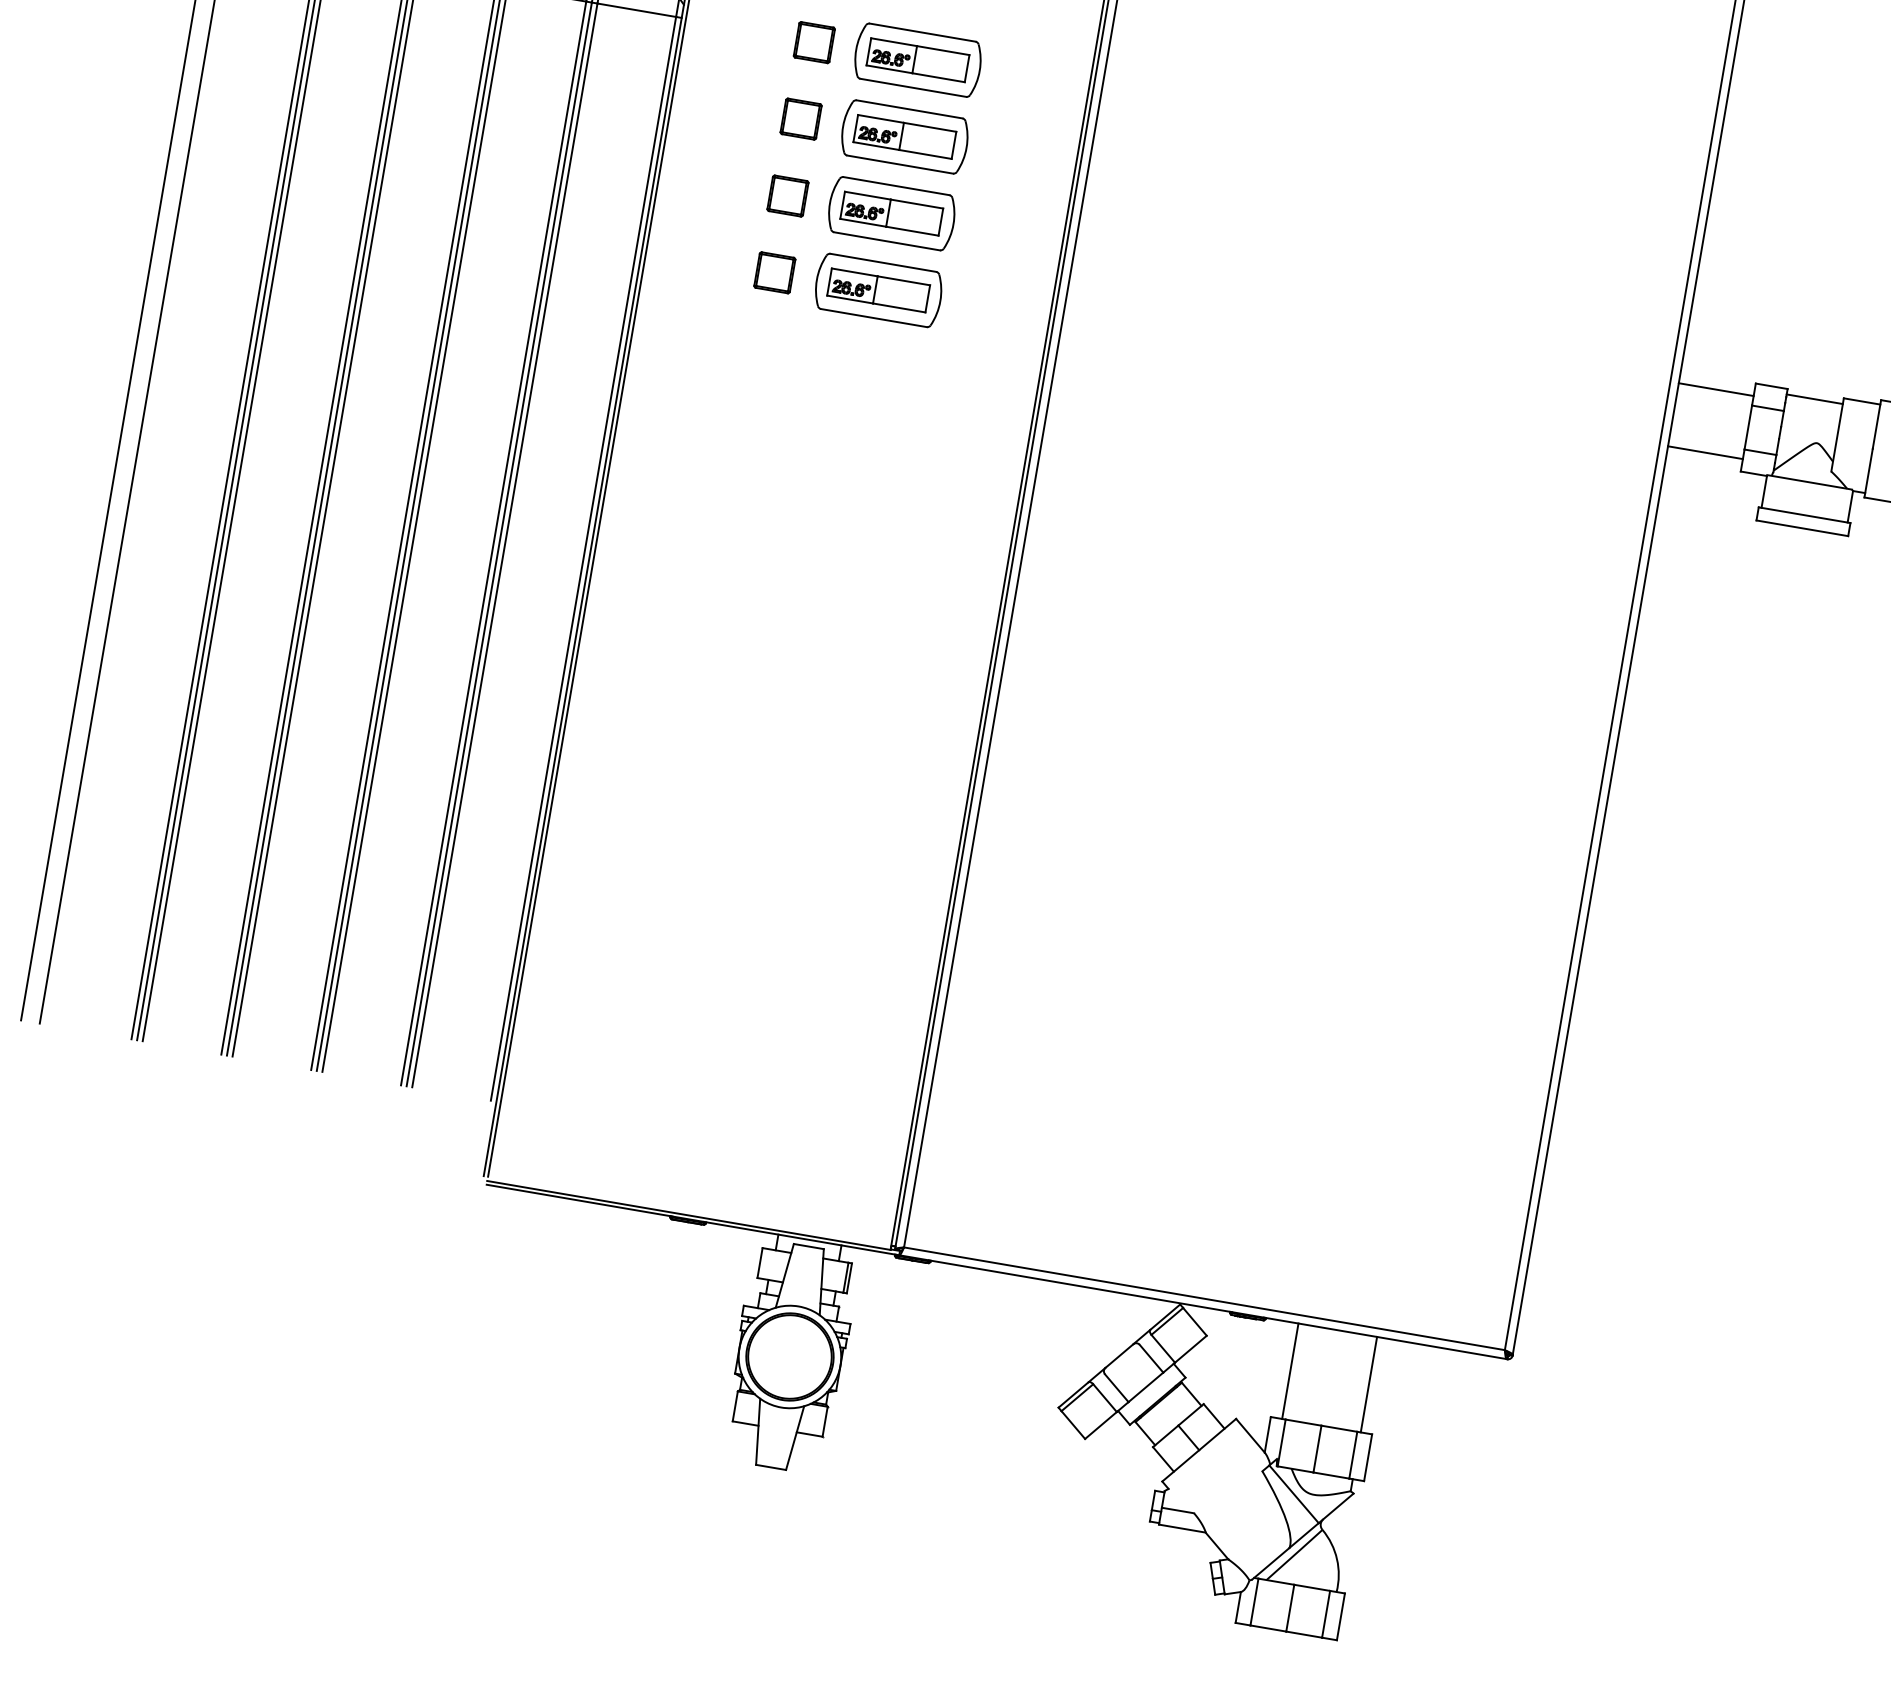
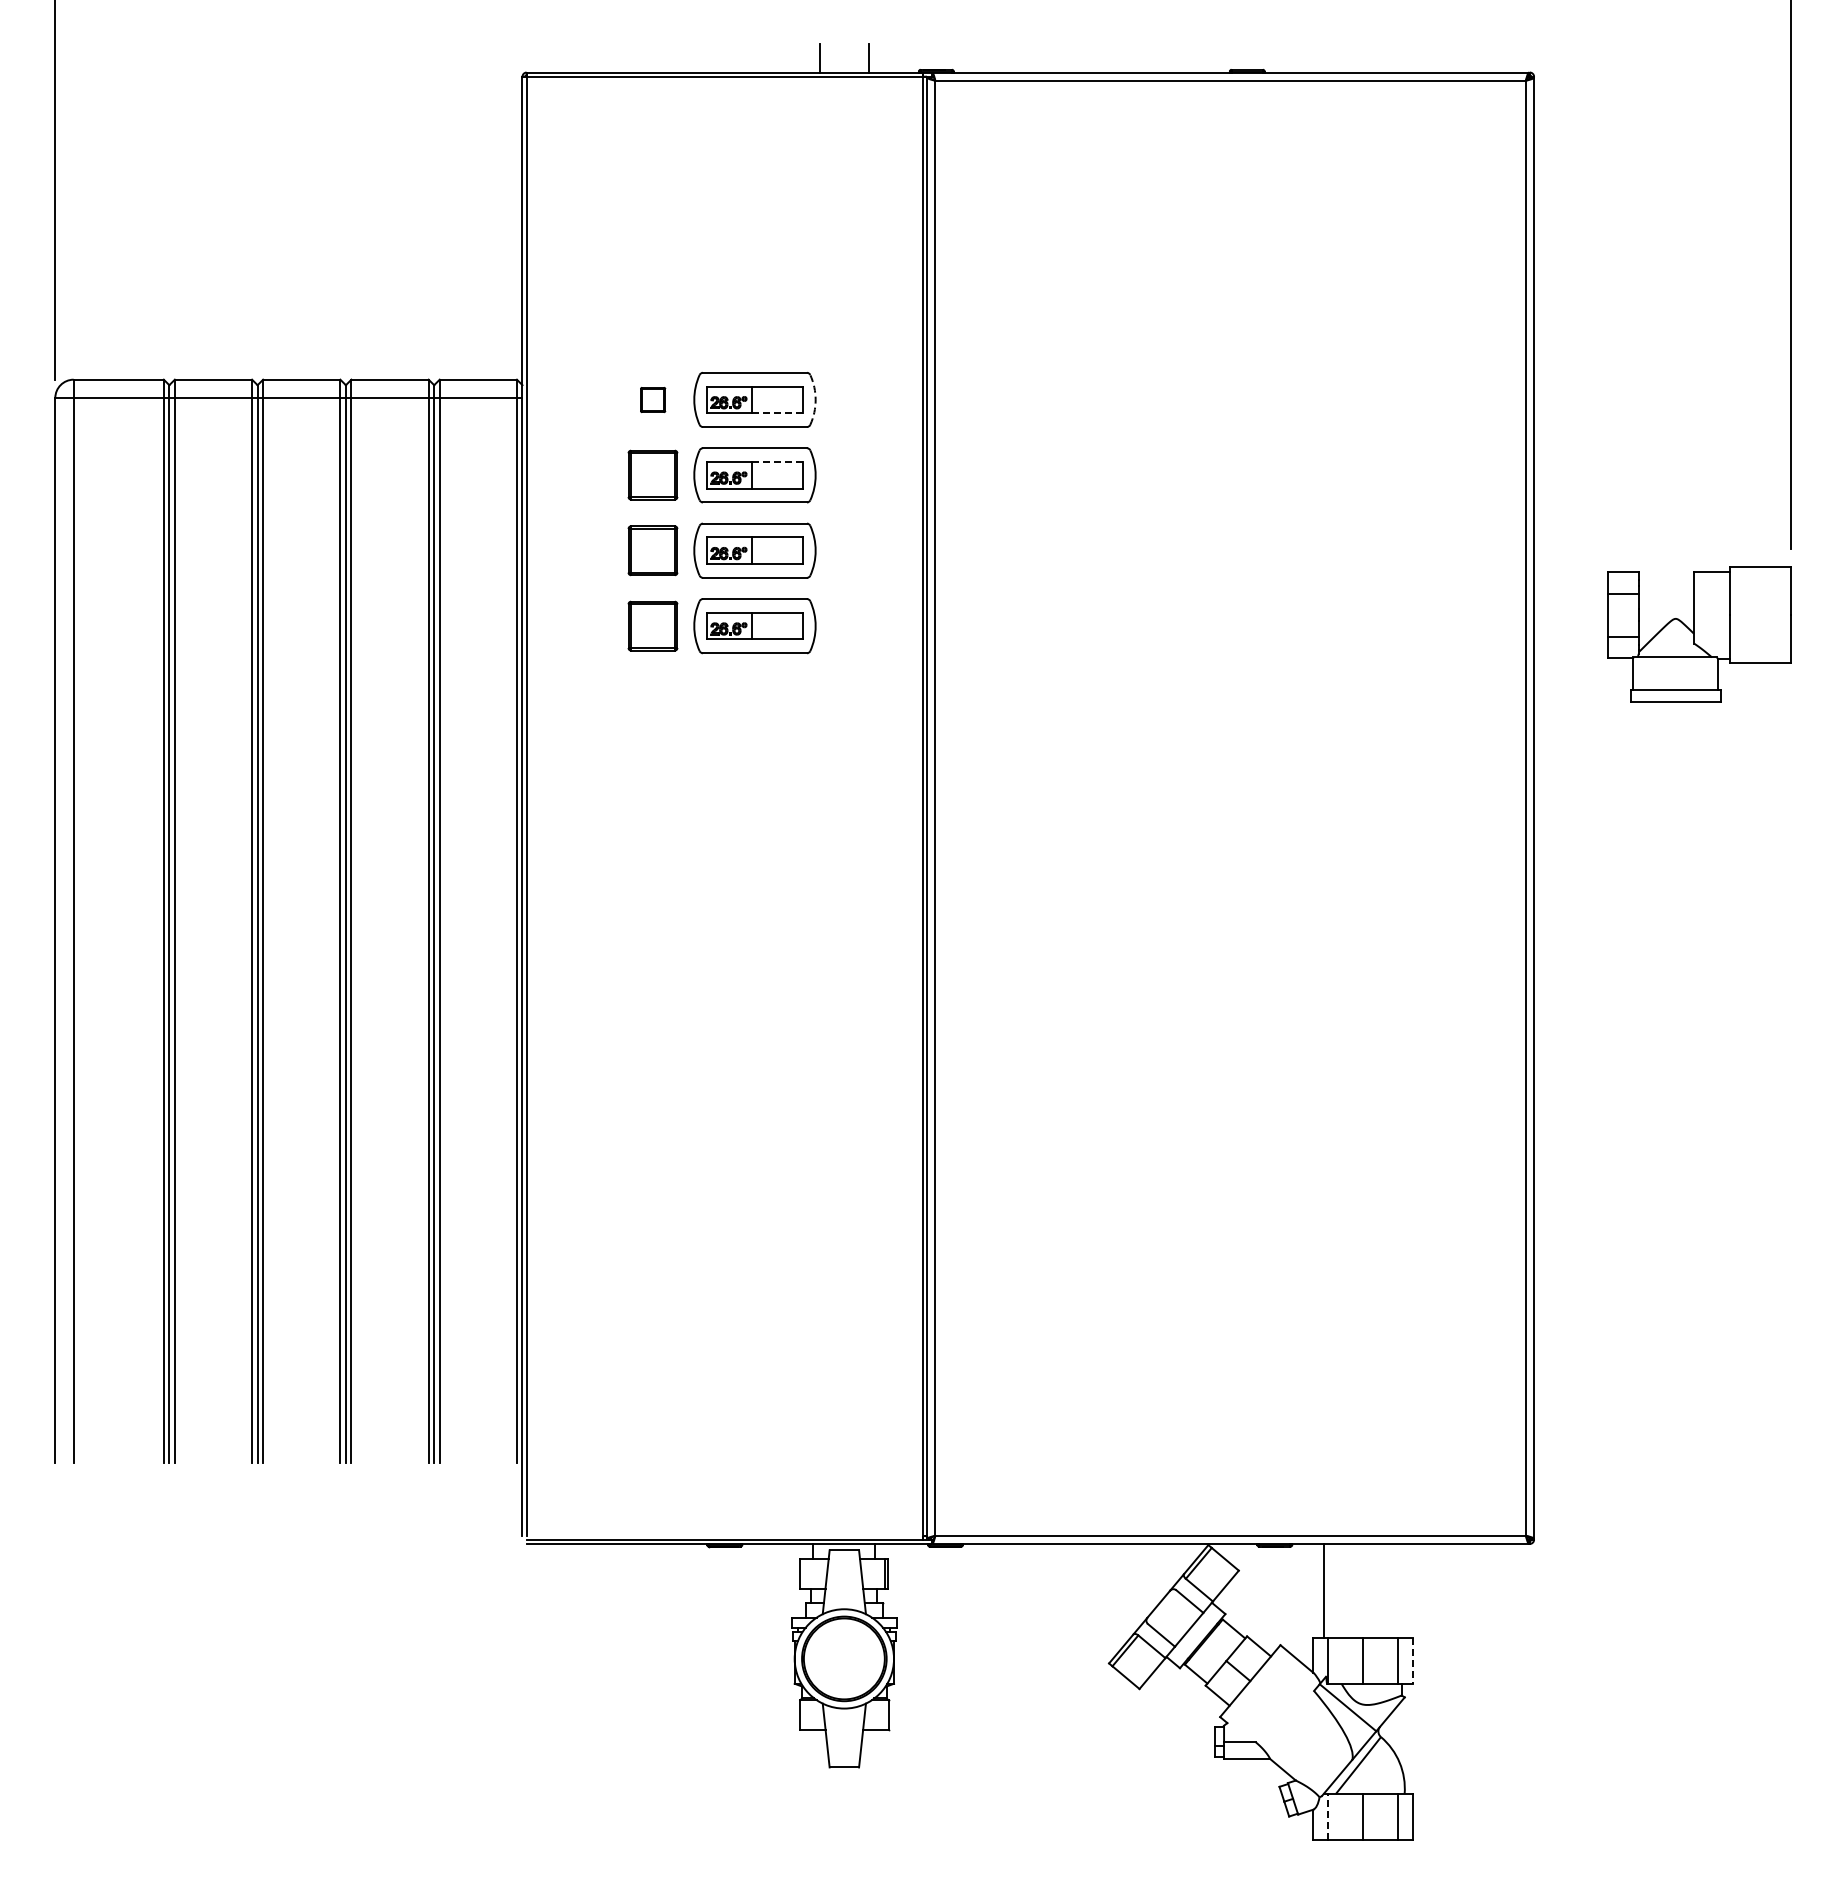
part: (813, 41) -> (652, 399), size x0.7
arc: (979, 70) -> (815, 399), solid -> dashed
line: (938, 77) -> (777, 413), solid -> dashed
part: (800, 119) -> (652, 475), size x1.4
line: (930, 127) -> (777, 462), solid -> dashed
part: (787, 195) -> (652, 550), size x1.4
part: (774, 272) -> (652, 626), size x1.4
line: (1715, 389) -> (1570, 584), removed
line: (1814, 399) -> (1666, 577), removed
line: (1705, 453) -> (1570, 646), removed
line: (1368, 1384) -> (1401, 1590), removed
line: (1367, 1457) -> (1412, 1660), solid -> dashed
line: (1254, 1602) -> (1327, 1817), solid -> dashed

